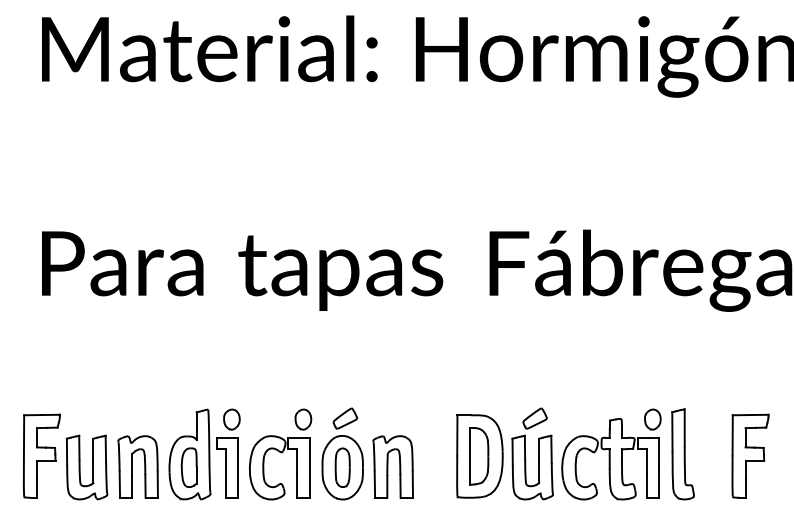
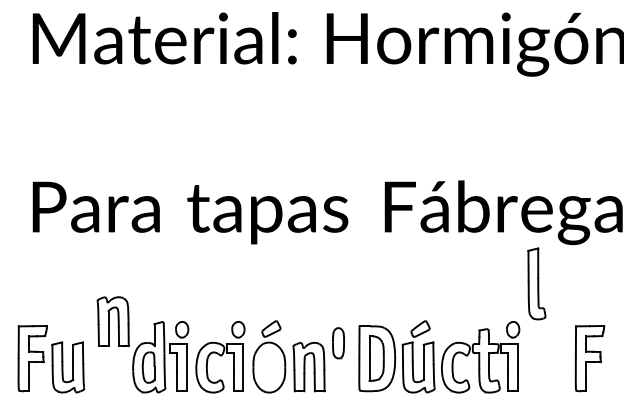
part: (682, 454) -> (536, 284), moved
part: (137, 466) -> (112, 321), moved
part: (342, 467) -> (338, 343), moved

